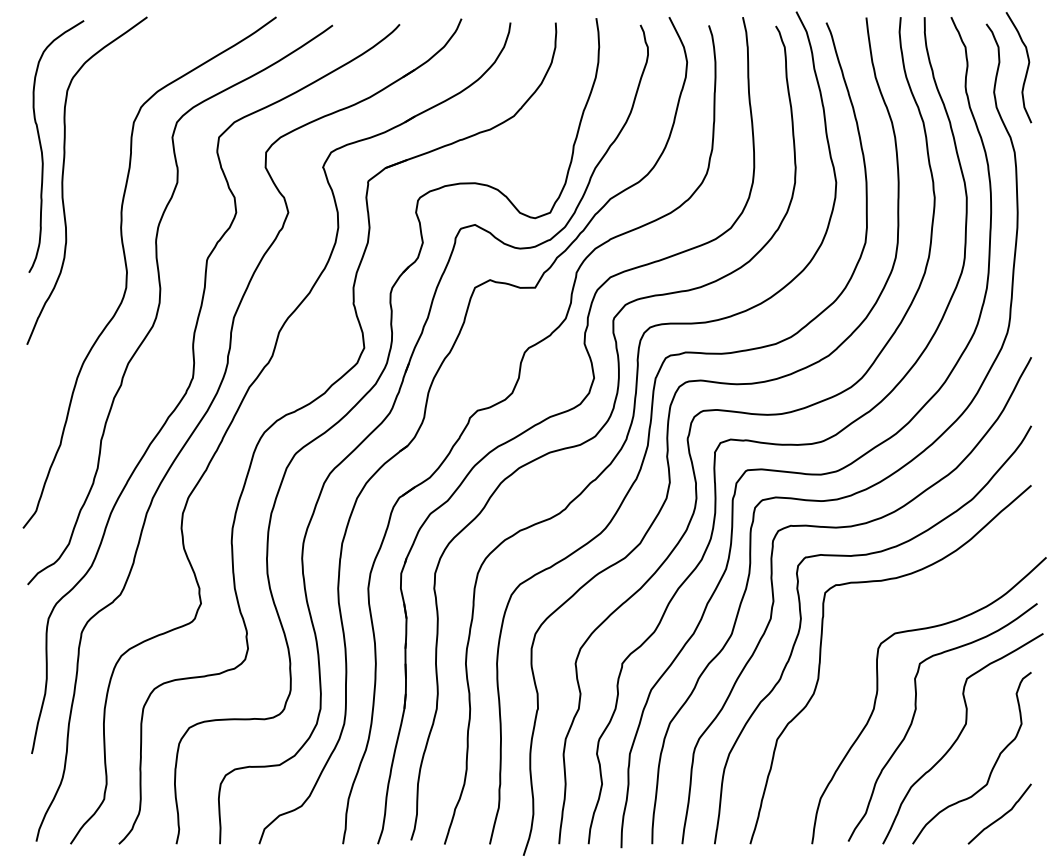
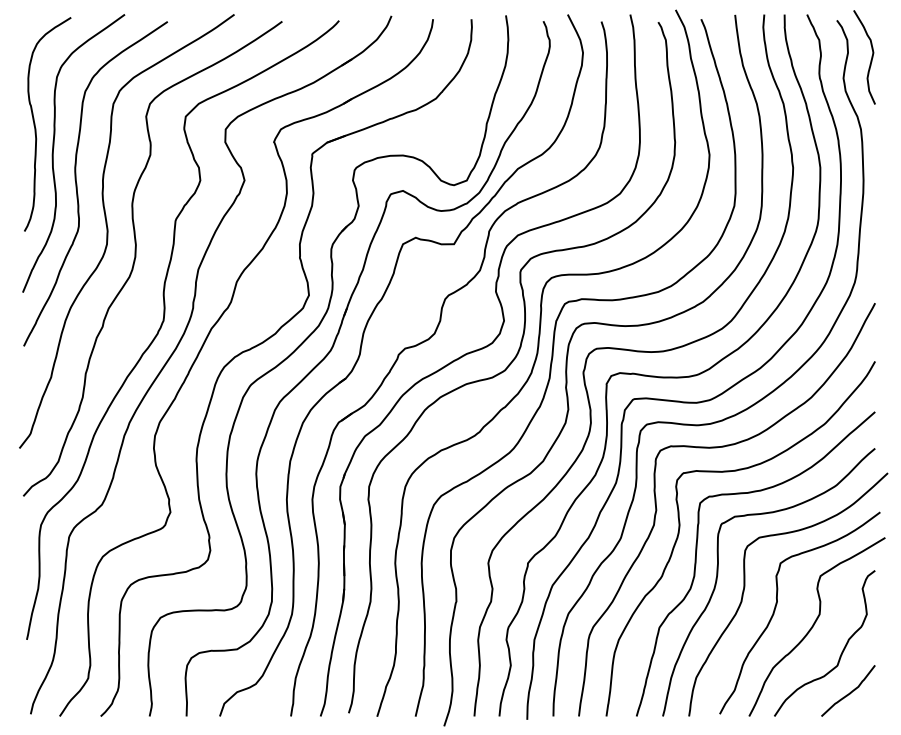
curve: (91, 216) -> (77, 183), added
curve: (846, 678) -> (718, 575), added

